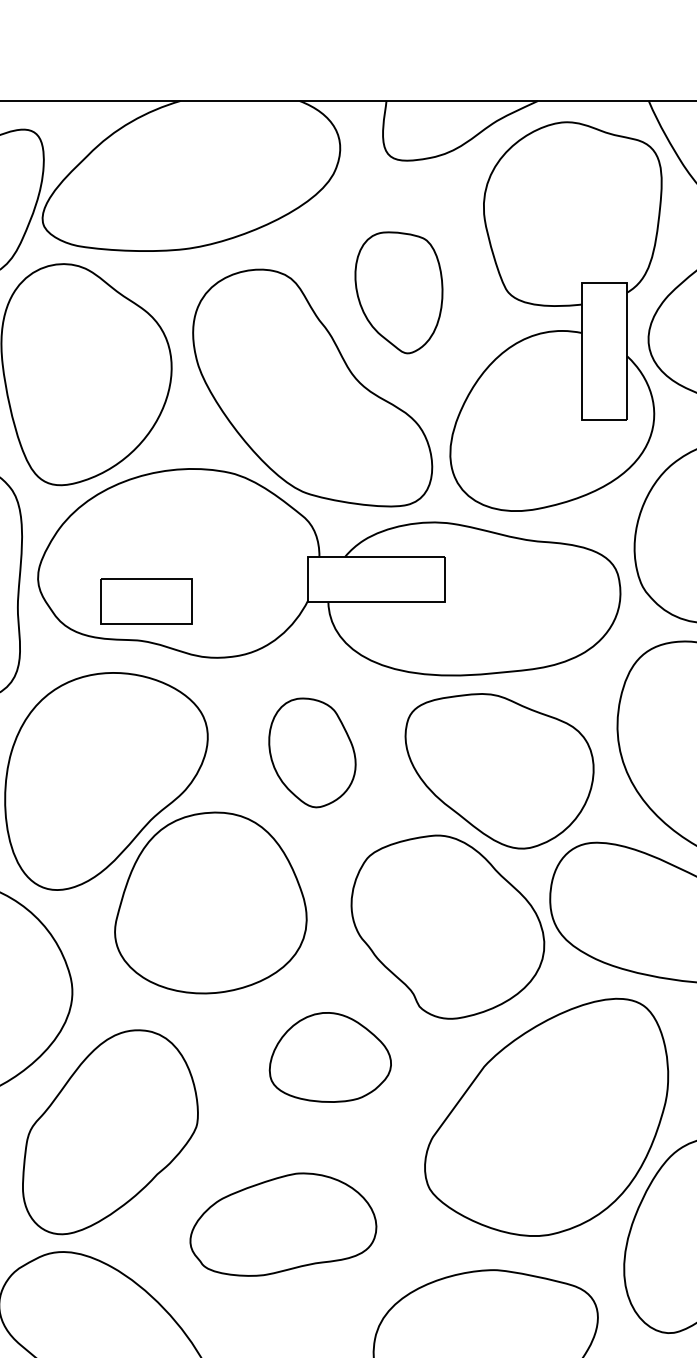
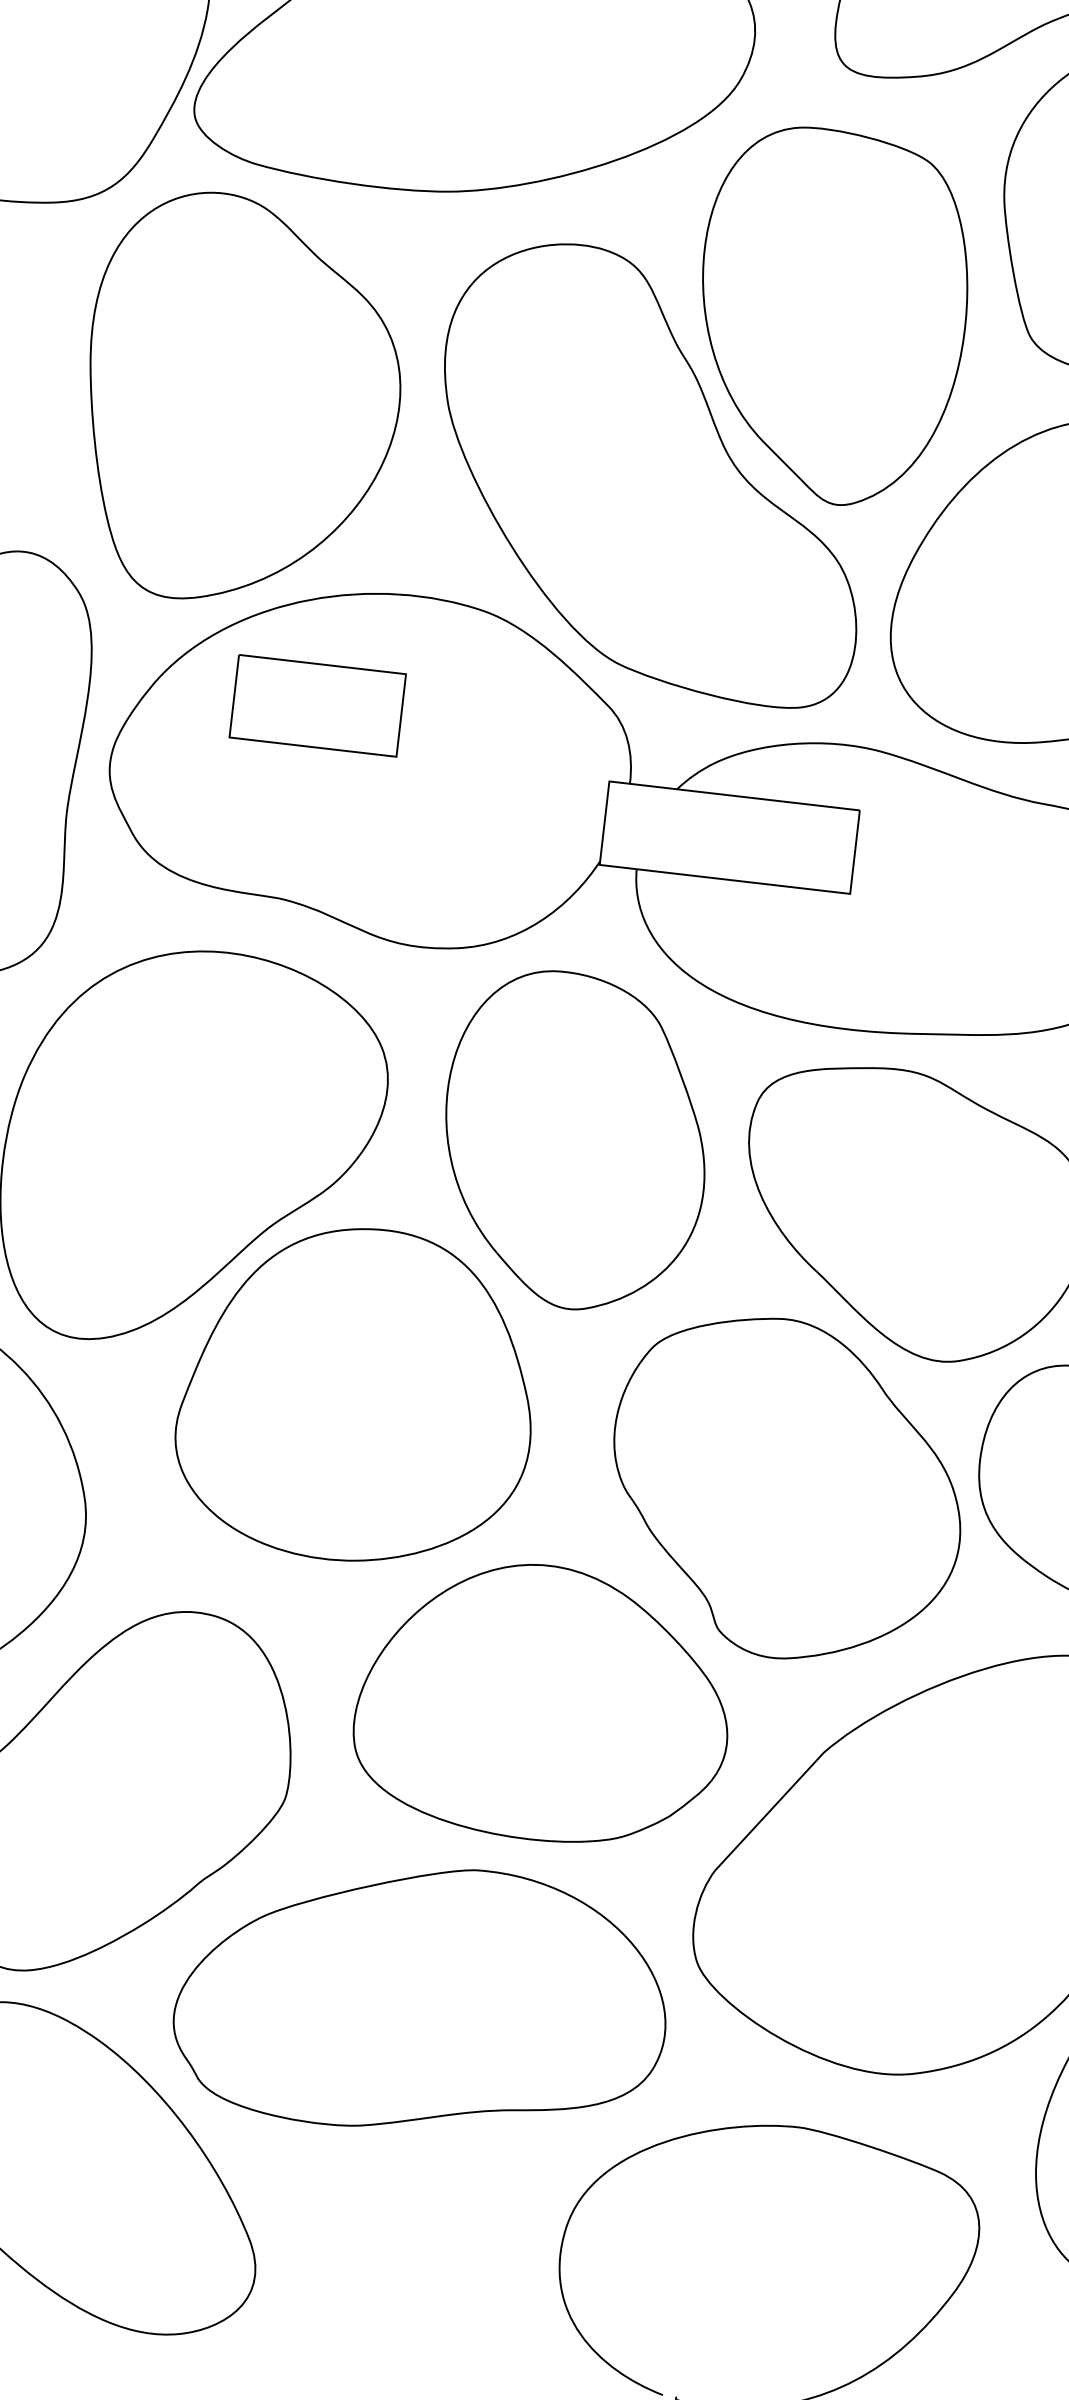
part: (398, 292) -> (830, 316), size x1.67
part: (146, 601) -> (317, 706), moved
part: (312, 752) -> (575, 1140), size x1.67
part: (330, 1057) -> (544, 1703), size x1.67
part: (283, 1224) -> (422, 1999), size x1.43

